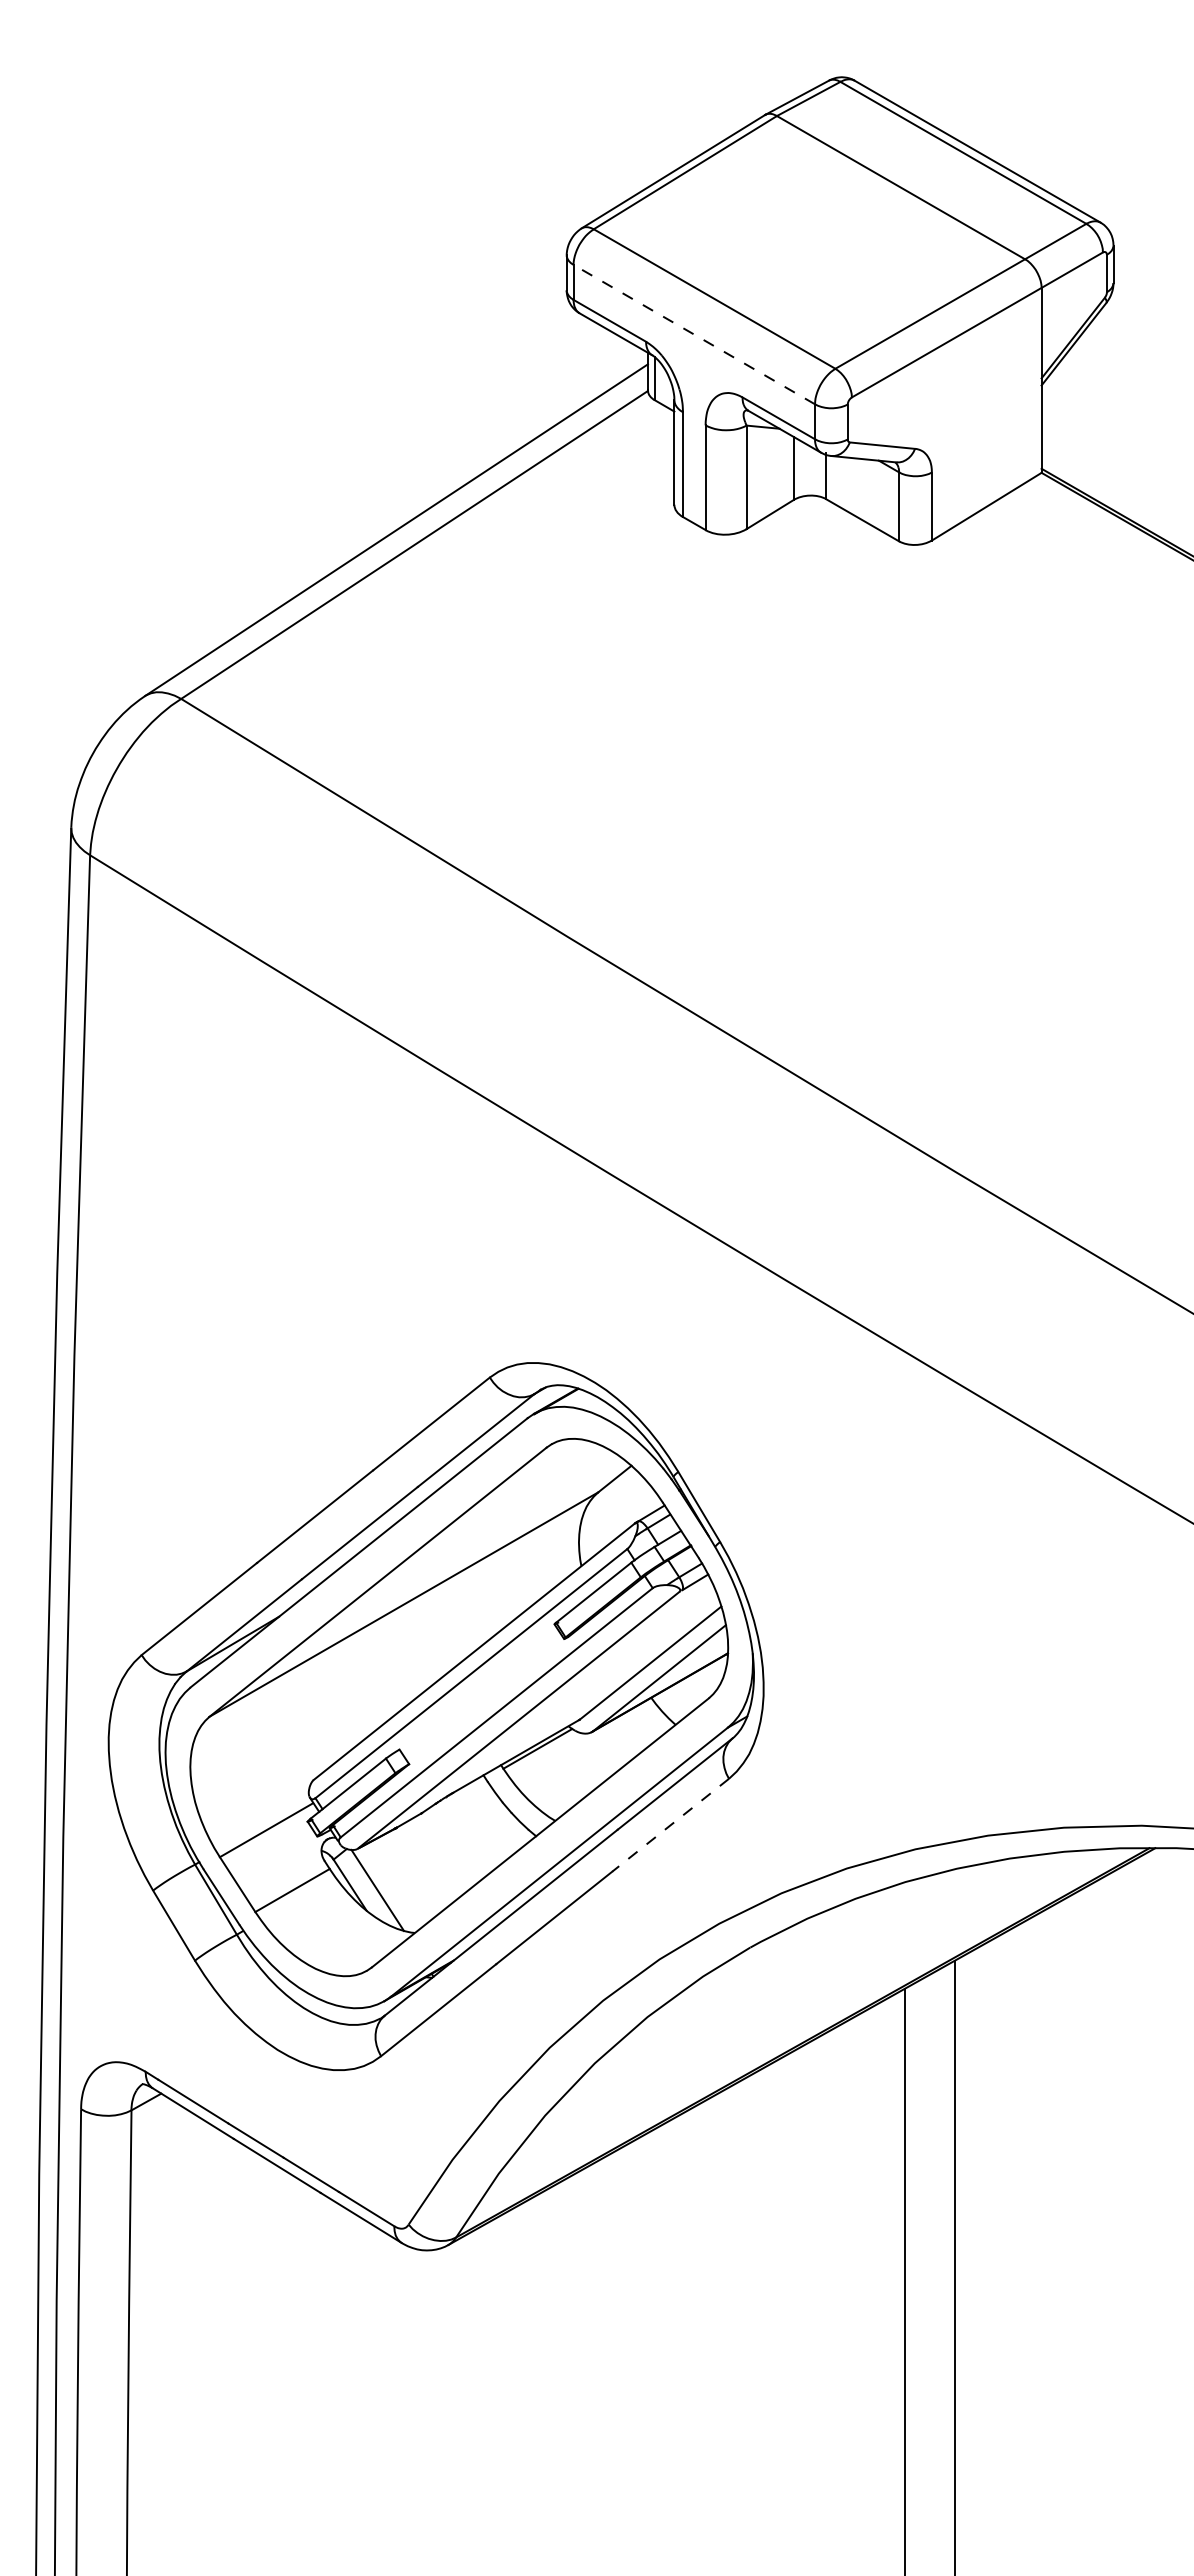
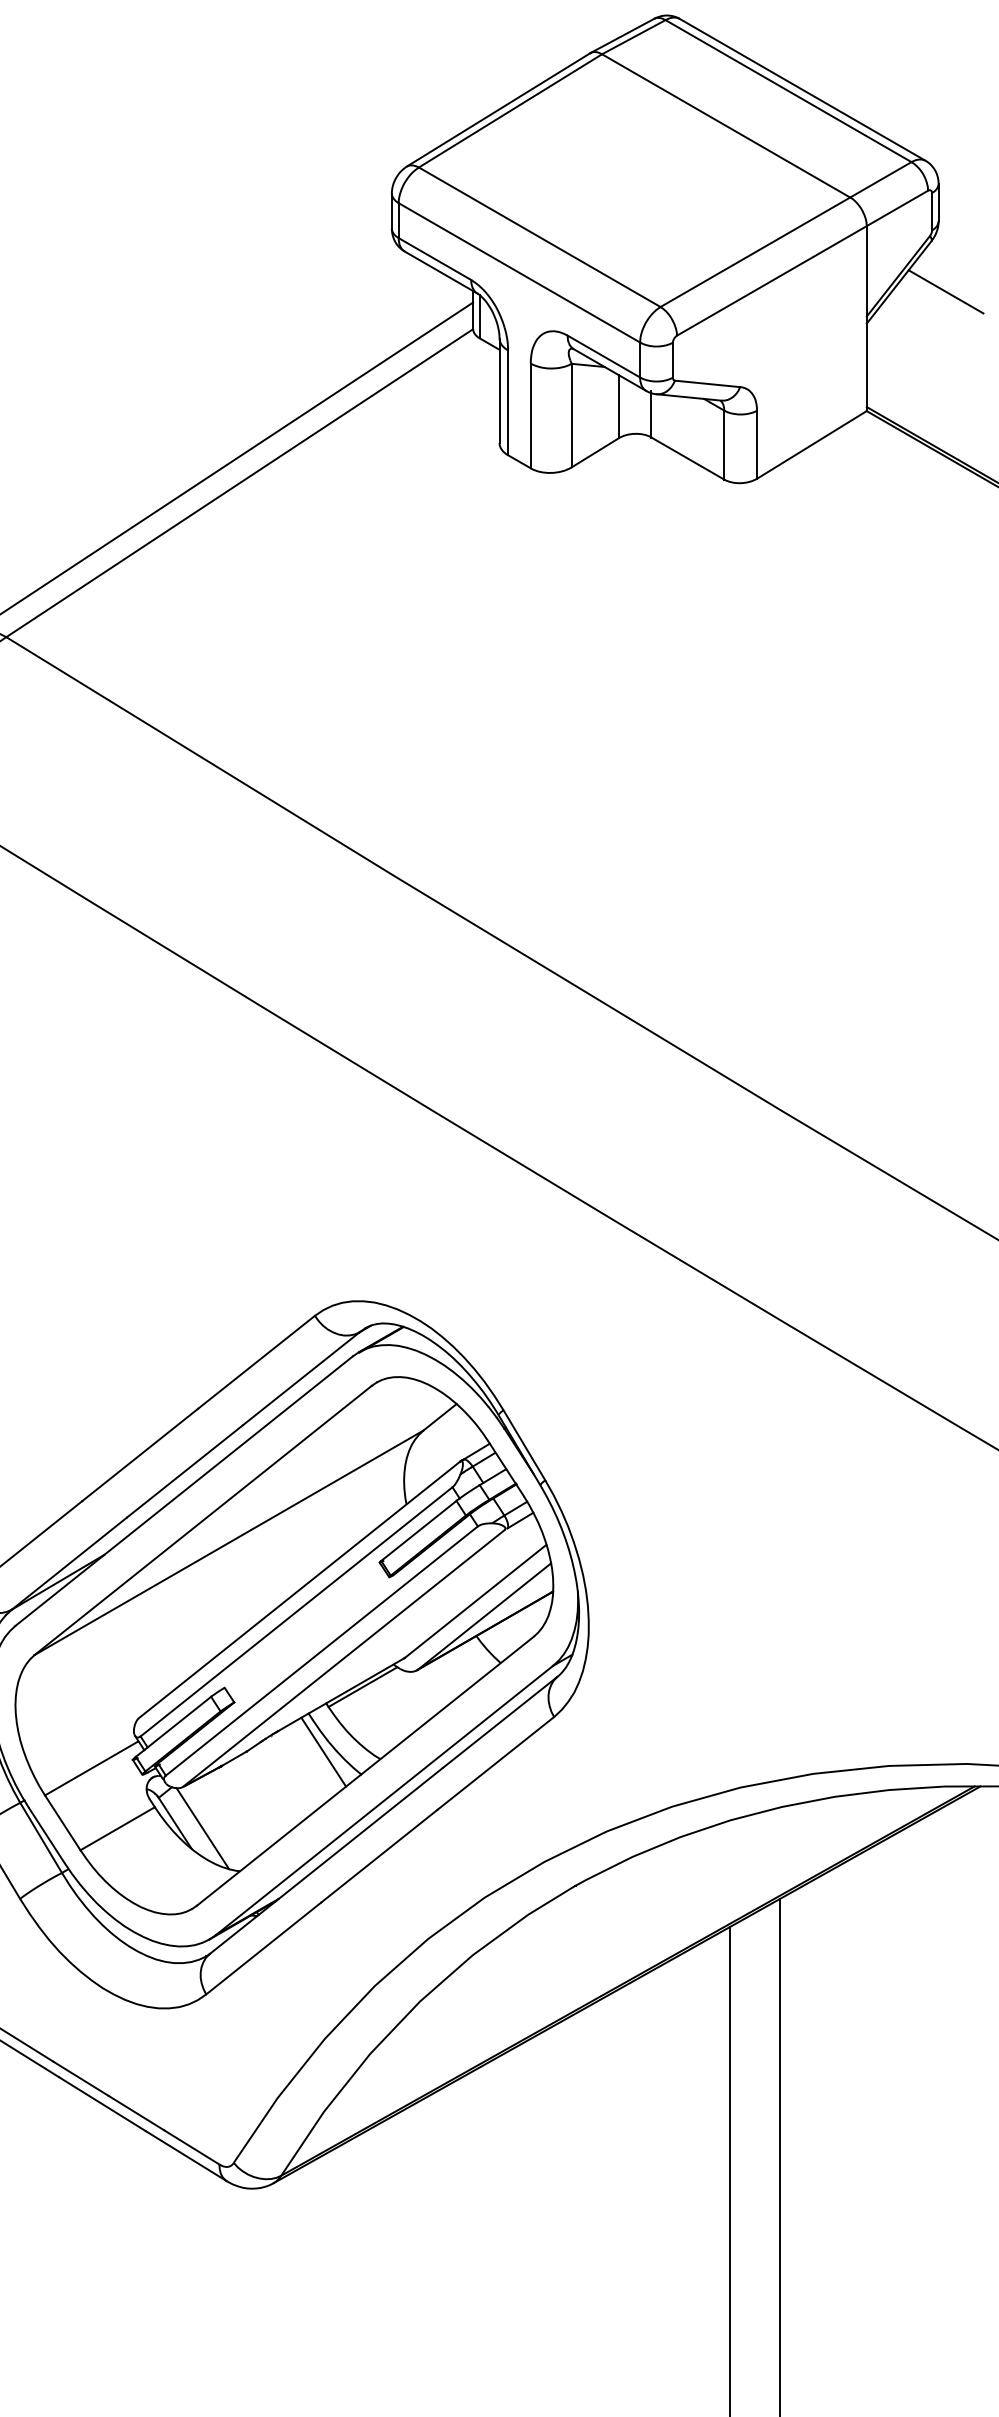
line: (693, 334) -> (518, 272), dashed -> solid
line: (1120, 353) -> (945, 291), added
line: (498, 1813) -> (323, 1751), added
line: (670, 1825) -> (495, 1763), dashed -> solid

